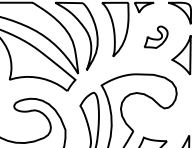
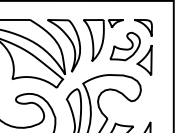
part: (155, 37) -> (124, 46), size x1.67

